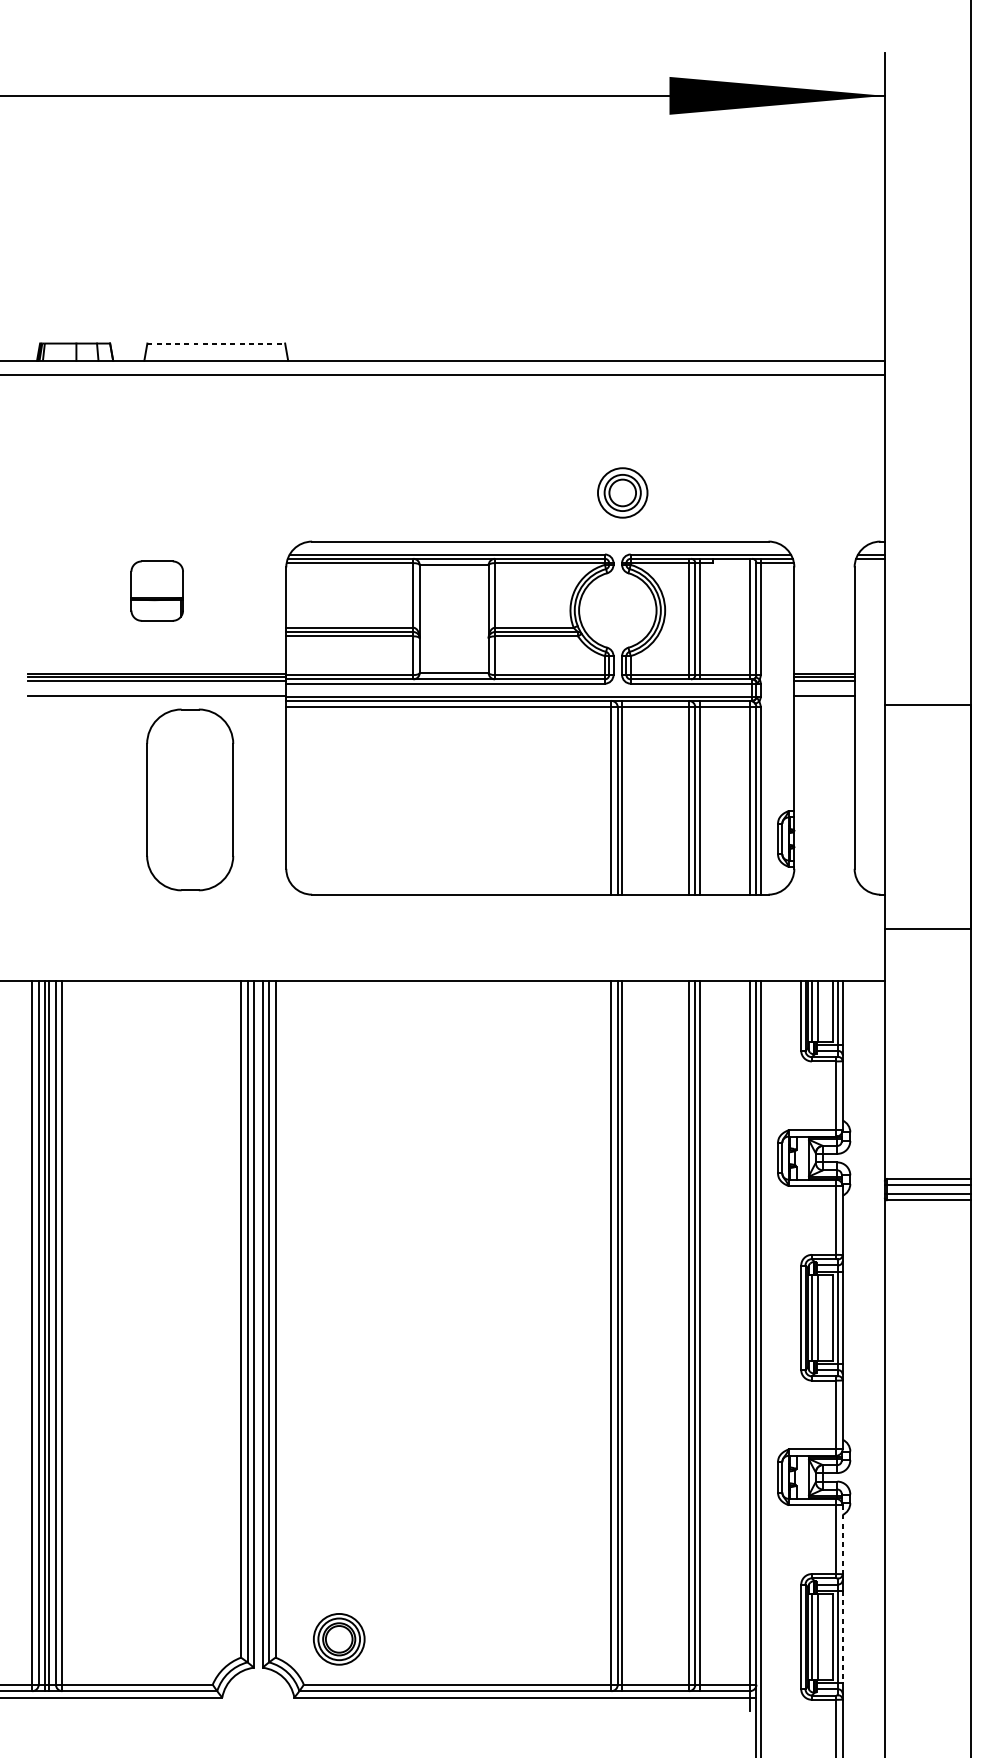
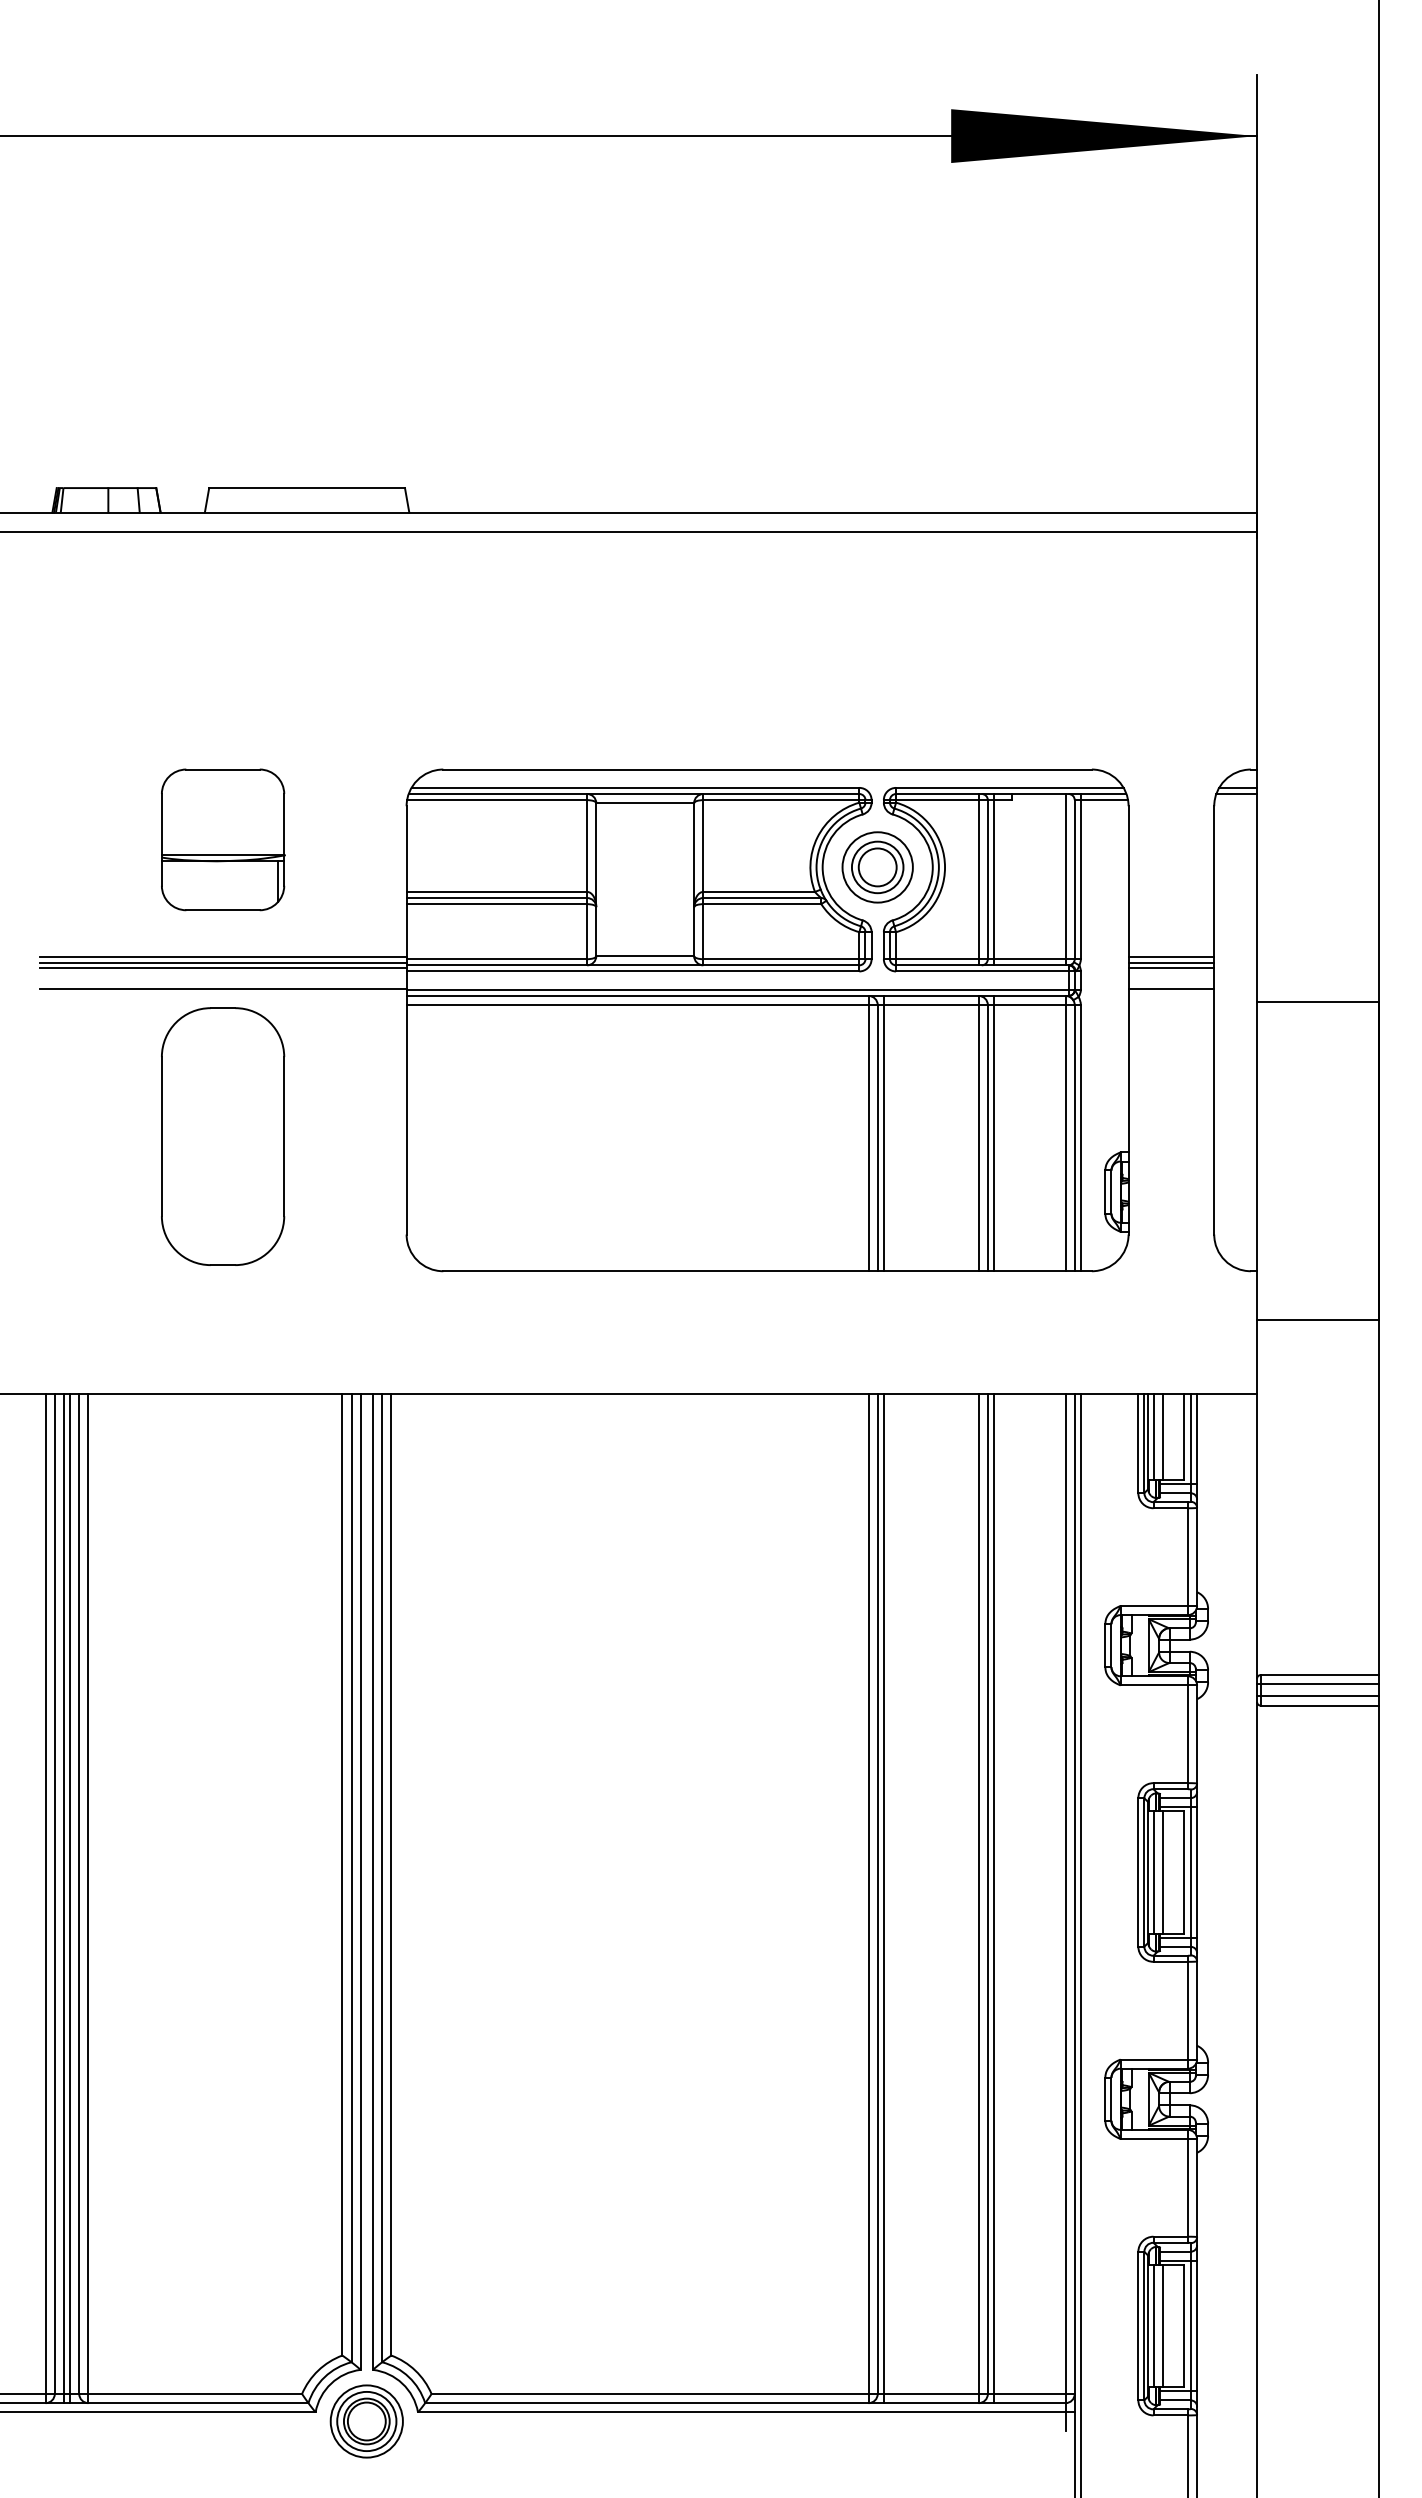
line: (216, 343) -> (307, 488), dashed -> solid
part: (622, 493) -> (877, 867), moved
part: (157, 590) -> (223, 839), size x1.67
part: (190, 799) -> (223, 1136), moved
line: (842, 1540) -> (1197, 2188), dashed -> solid
line: (842, 1637) -> (1197, 2326), dashed -> solid
part: (339, 1639) -> (366, 2421), moved

